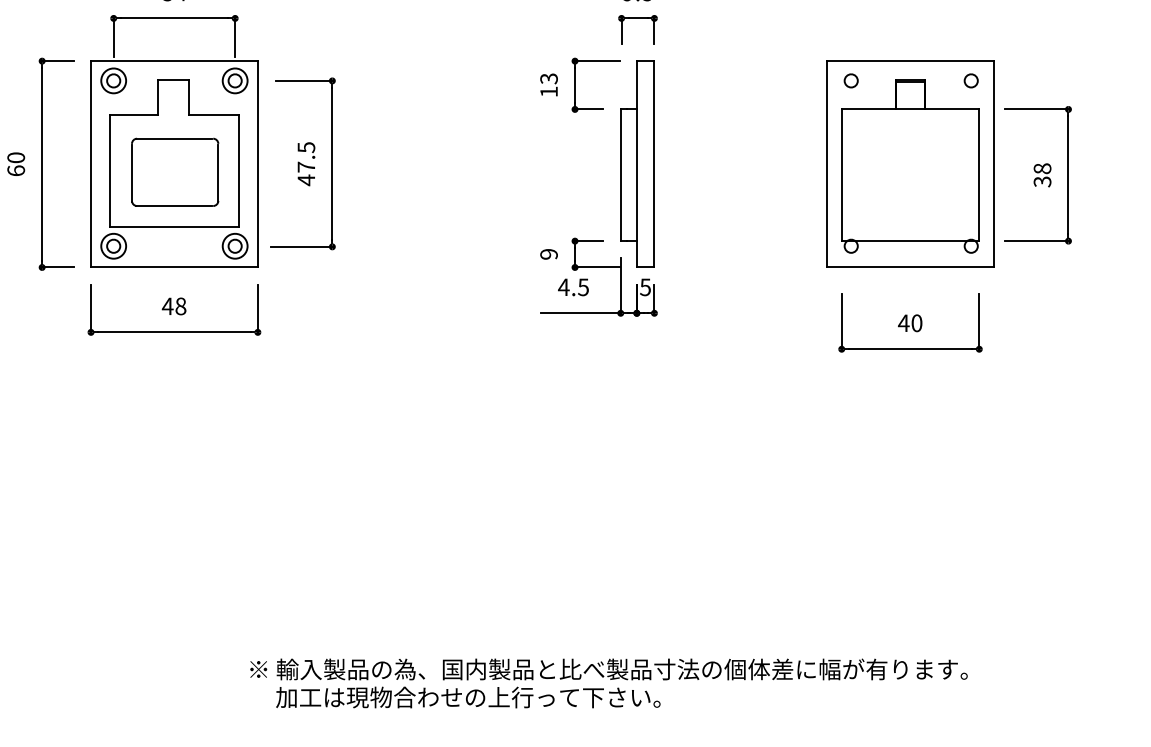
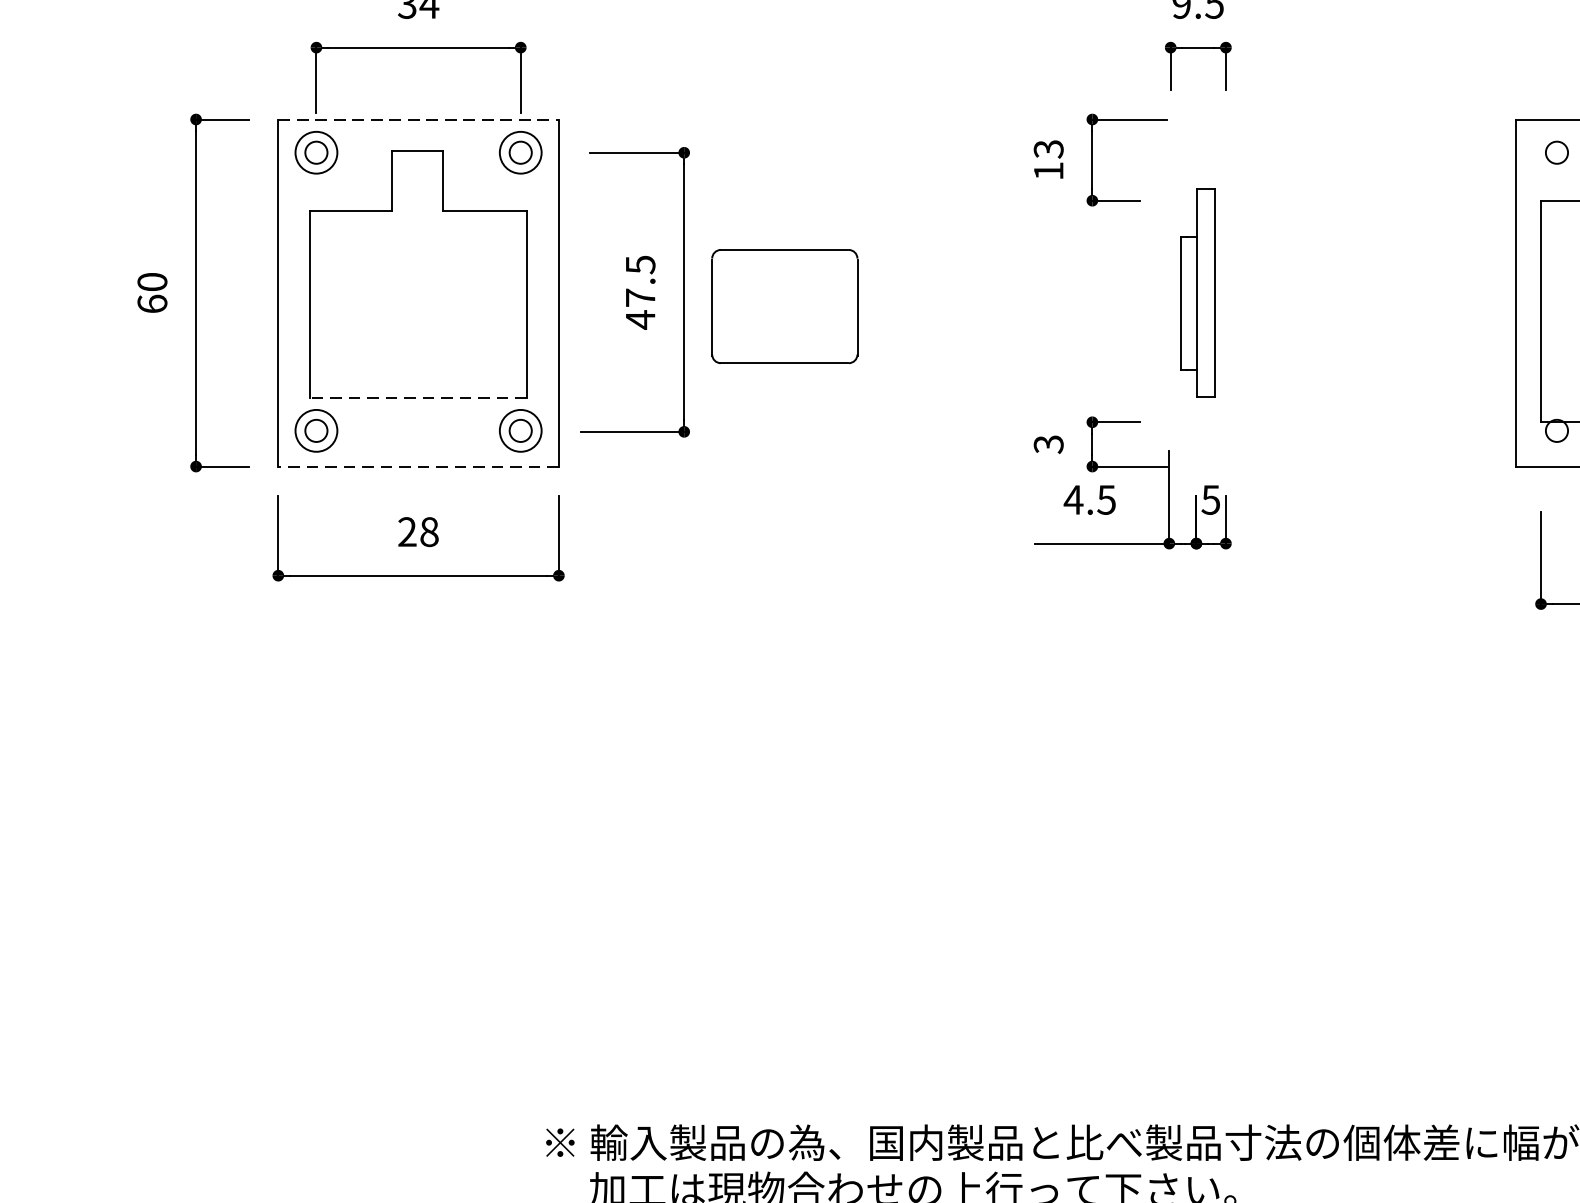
line: (174, 61) -> (418, 120), solid -> dashed
part: (637, 163) -> (1197, 291), size x0.6
part: (175, 171) -> (785, 305), moved
line: (173, 226) -> (417, 397), solid -> dashed
text: (548, 254) -> (1047, 444), 9 -> 3
line: (173, 267) -> (417, 466), solid -> dashed
text: (167, 305) -> (406, 530), 48 -> 28

